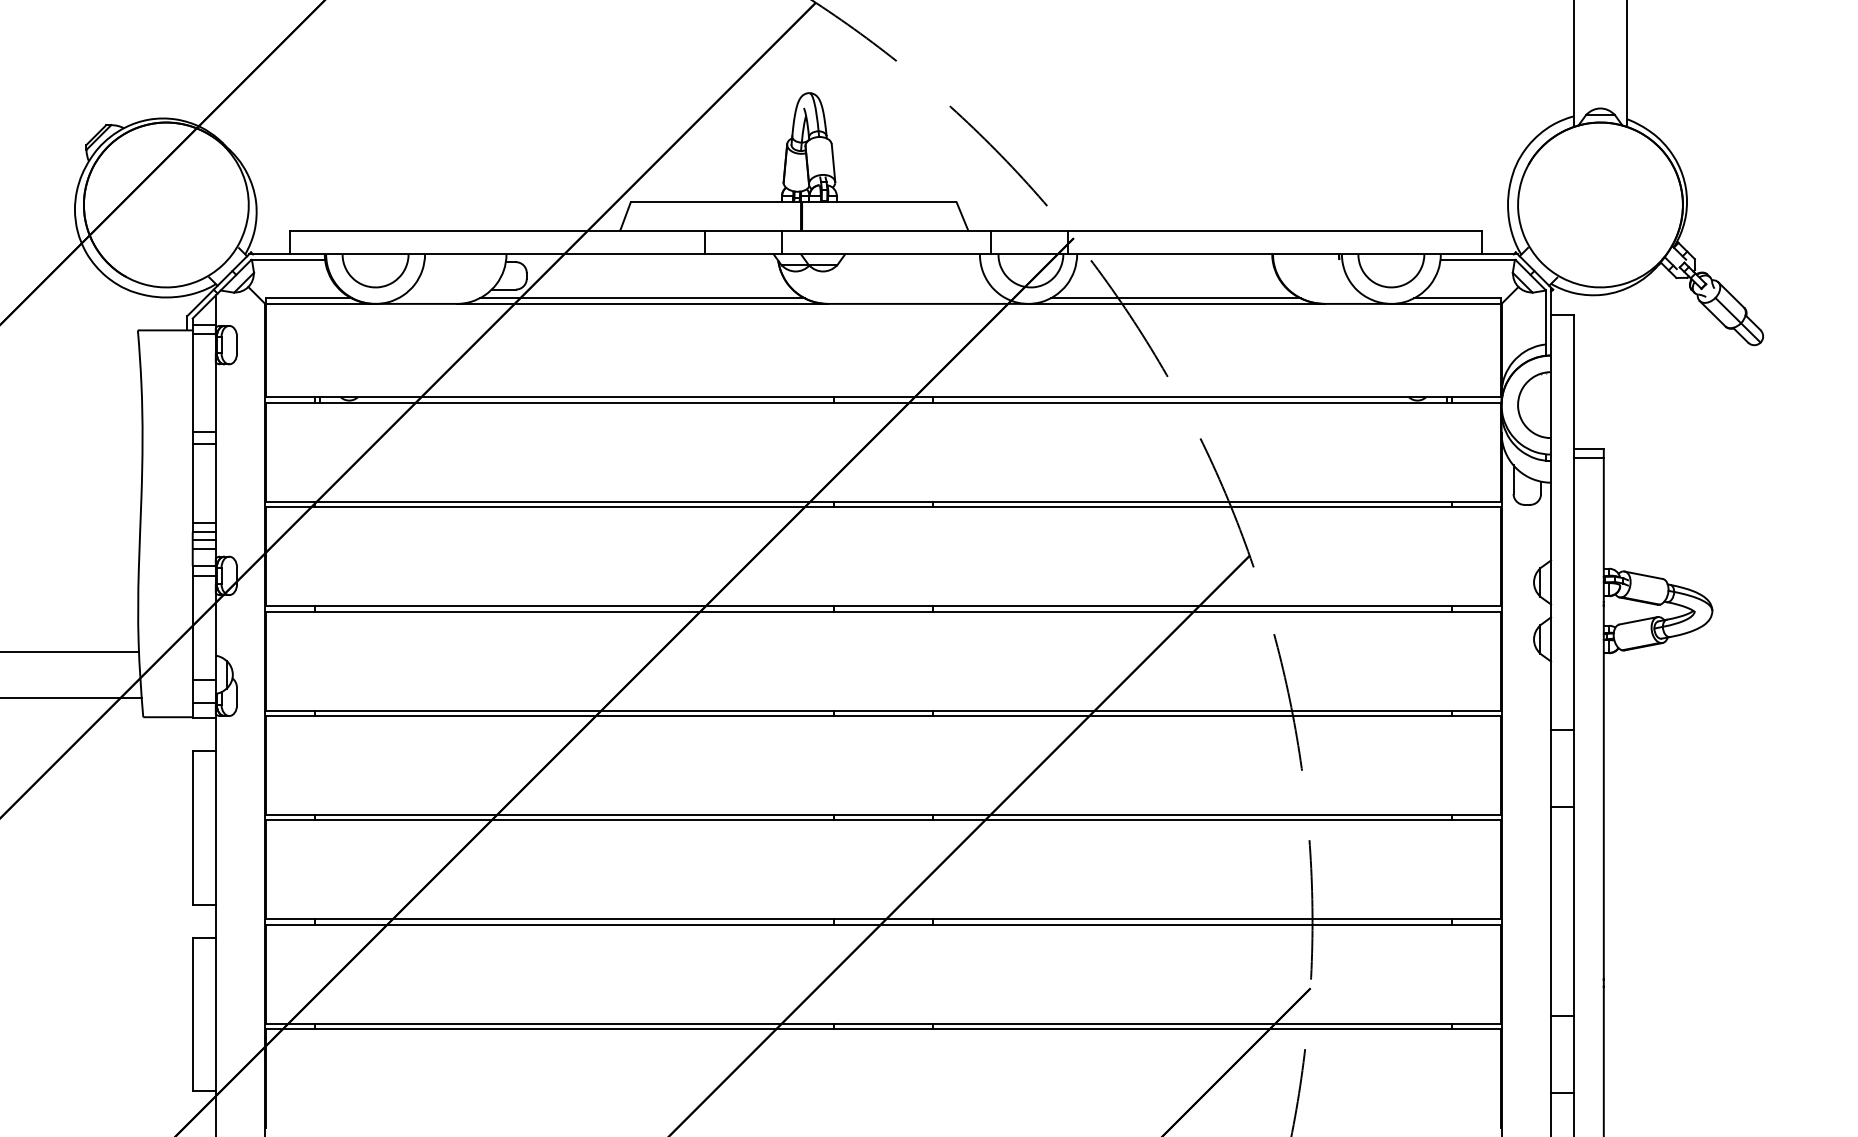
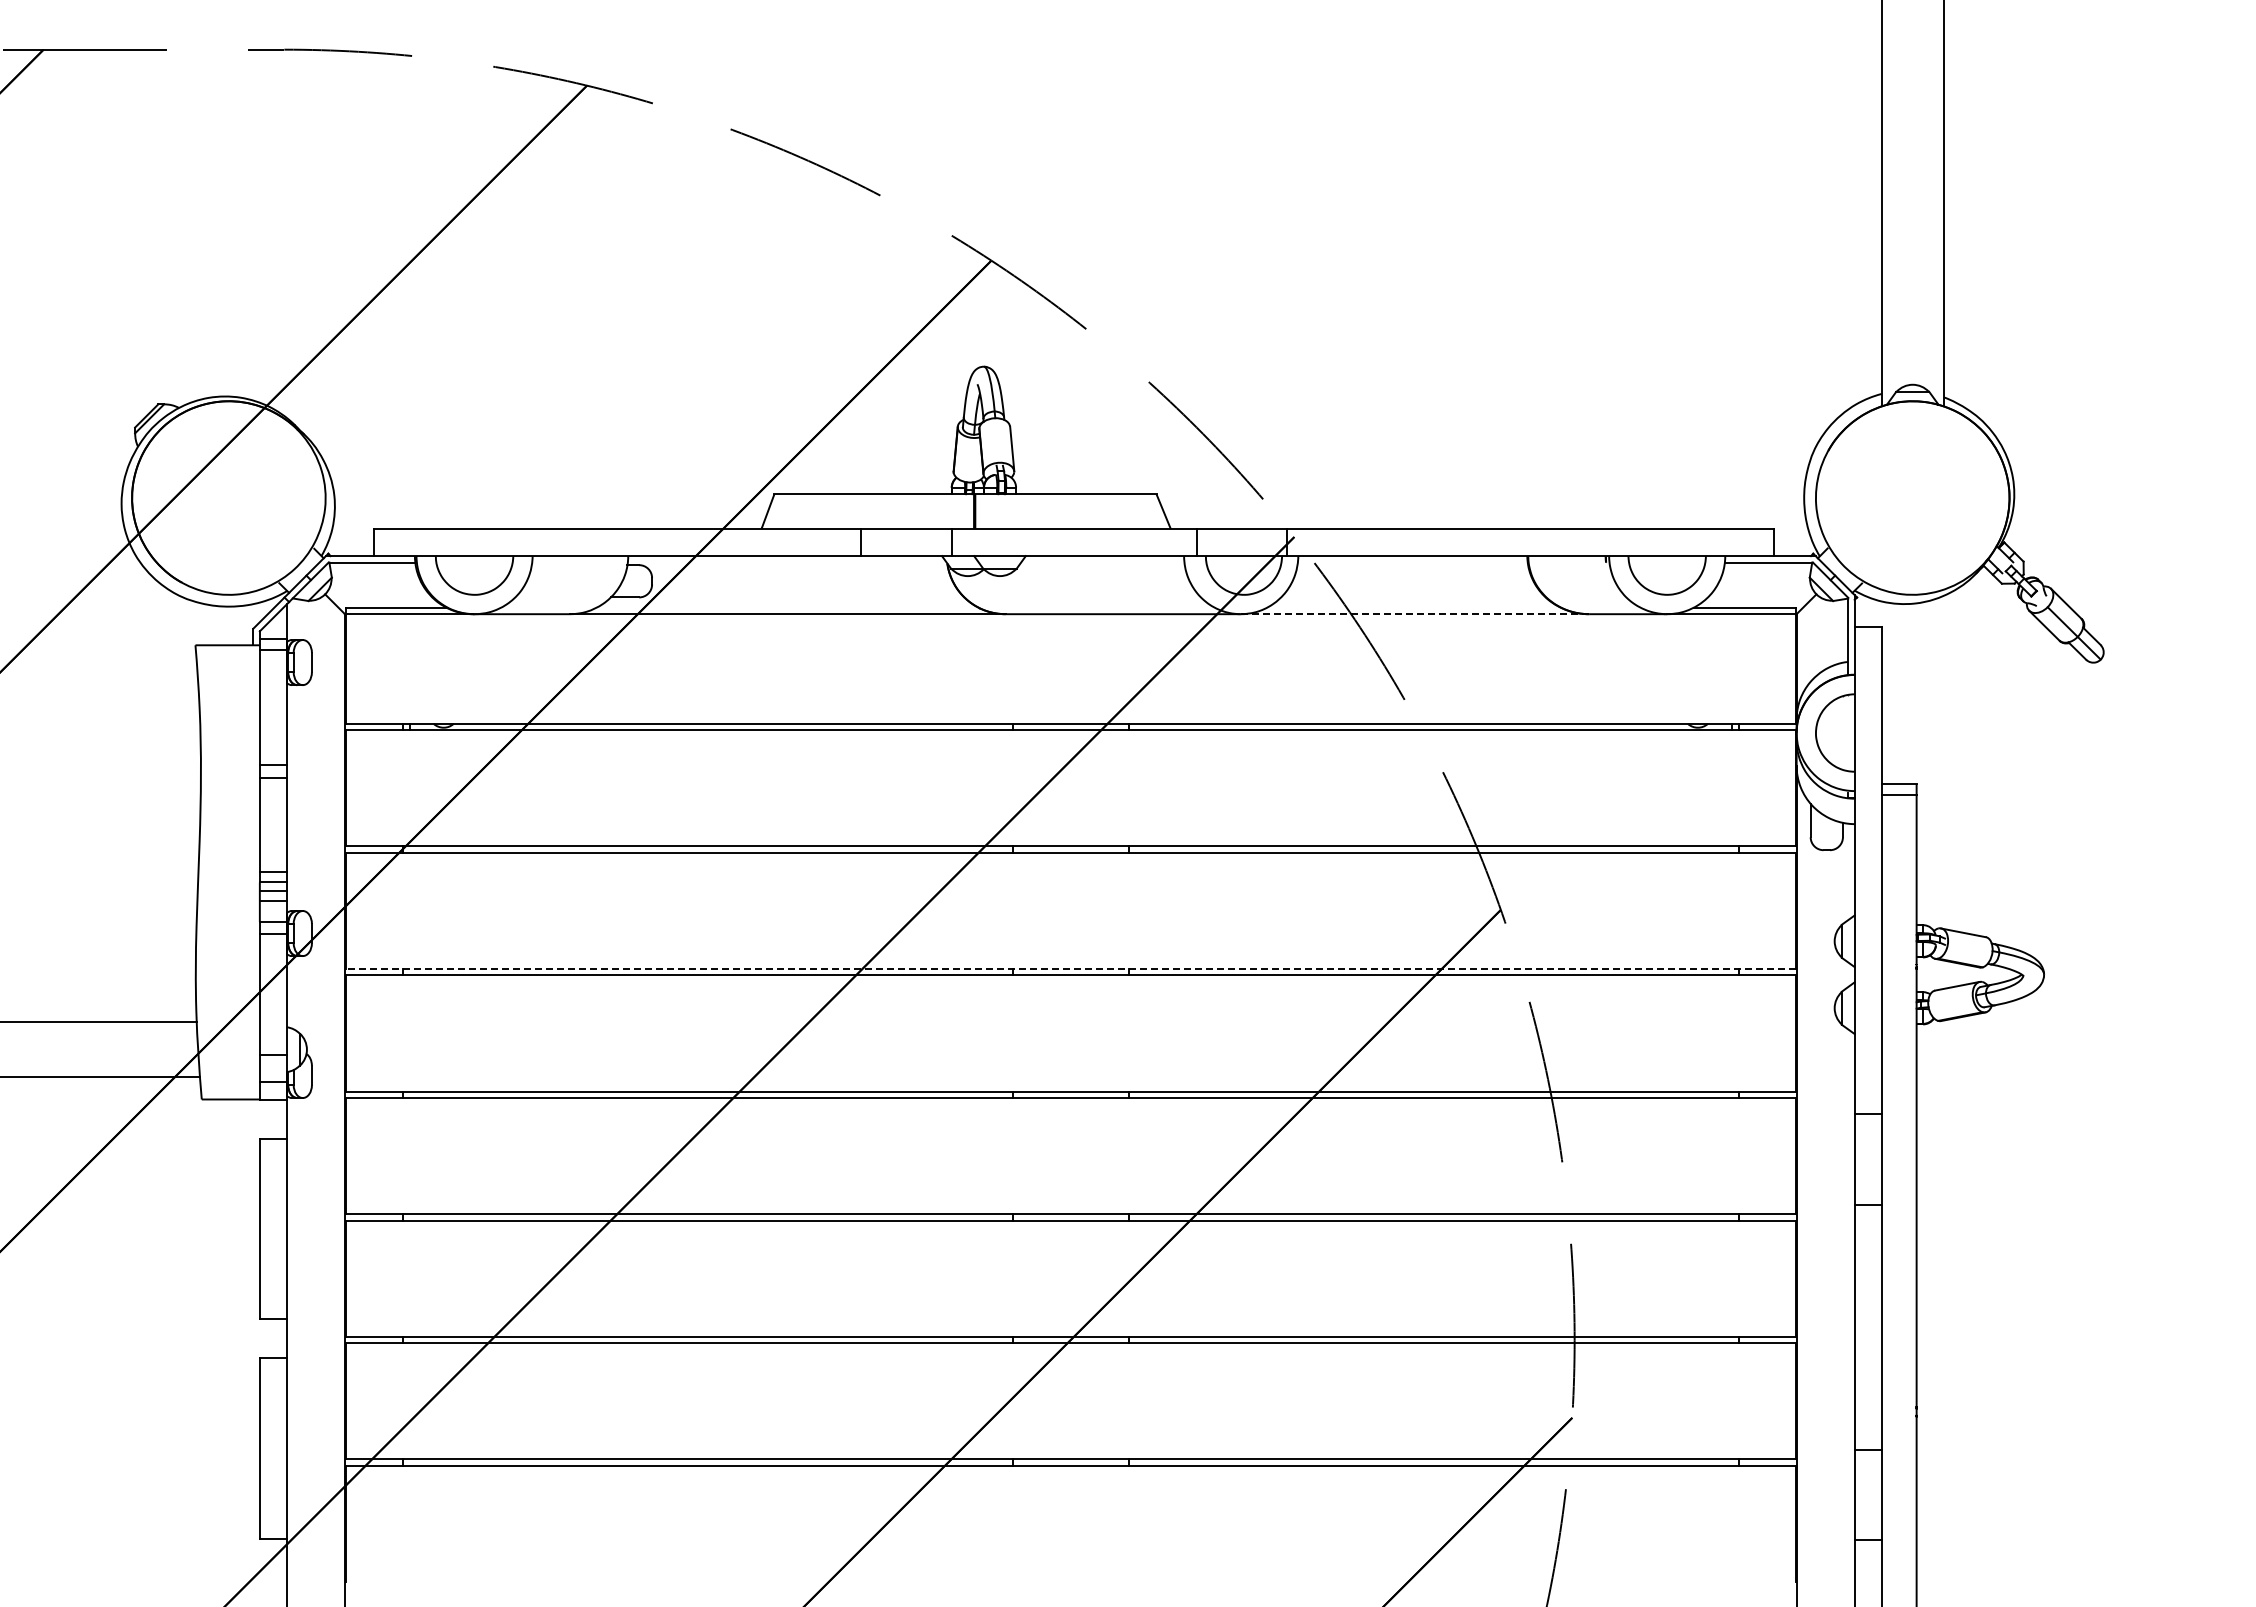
line: (642, 298) -> (787, 607), removed
line: (1175, 298) -> (1413, 607), removed
line: (1176, 304) -> (1414, 614), solid -> dashed
line: (883, 606) -> (1070, 969), solid -> dashed

